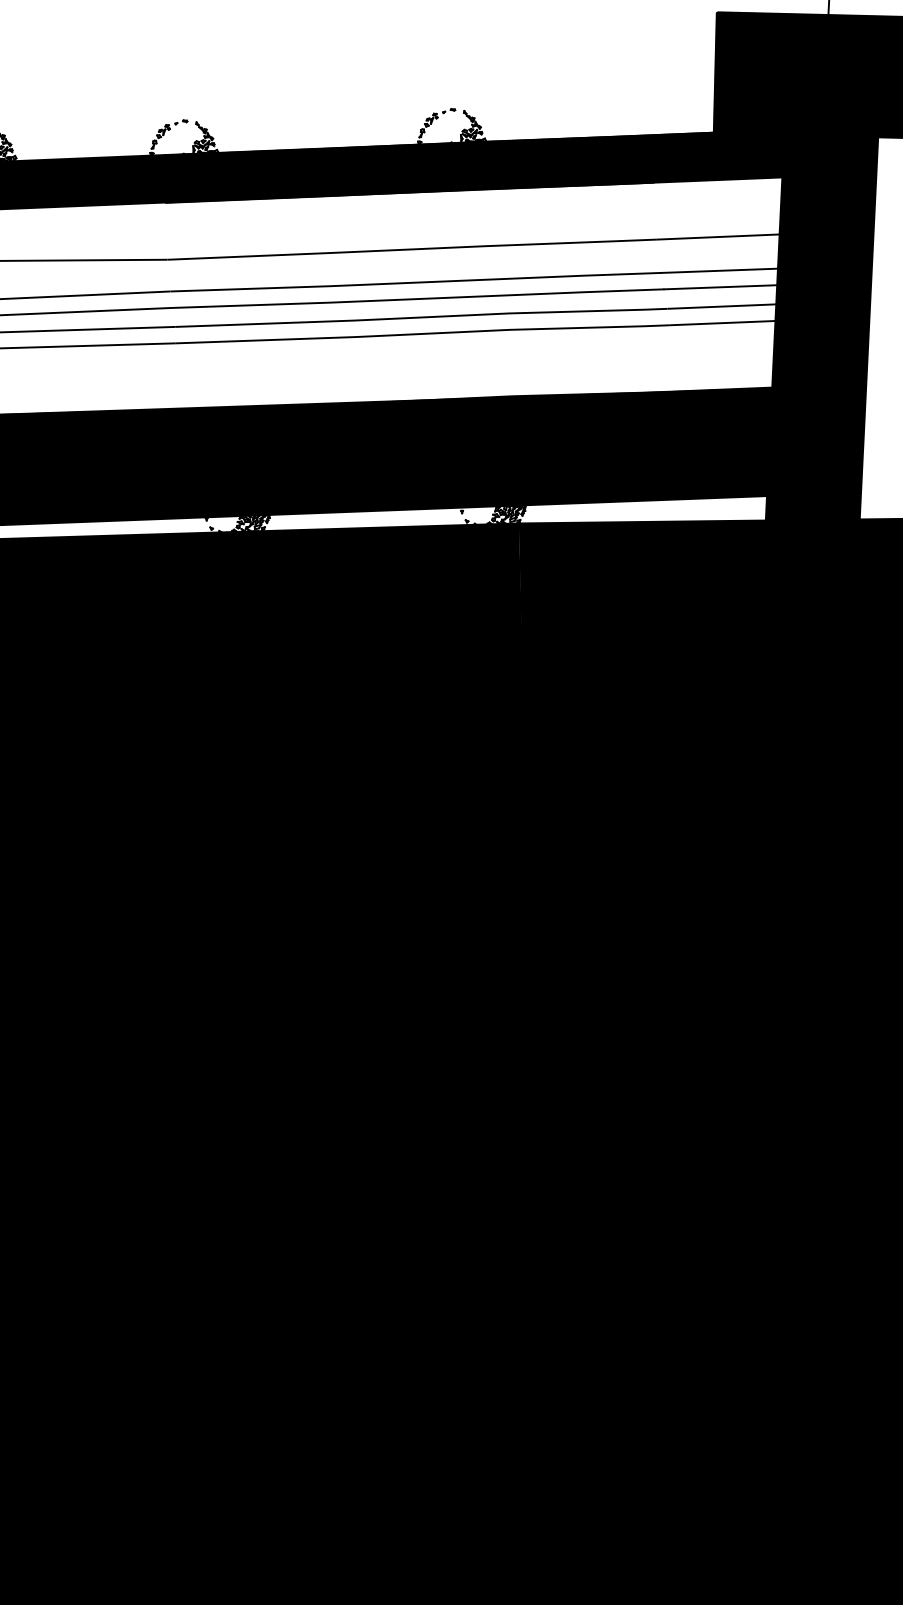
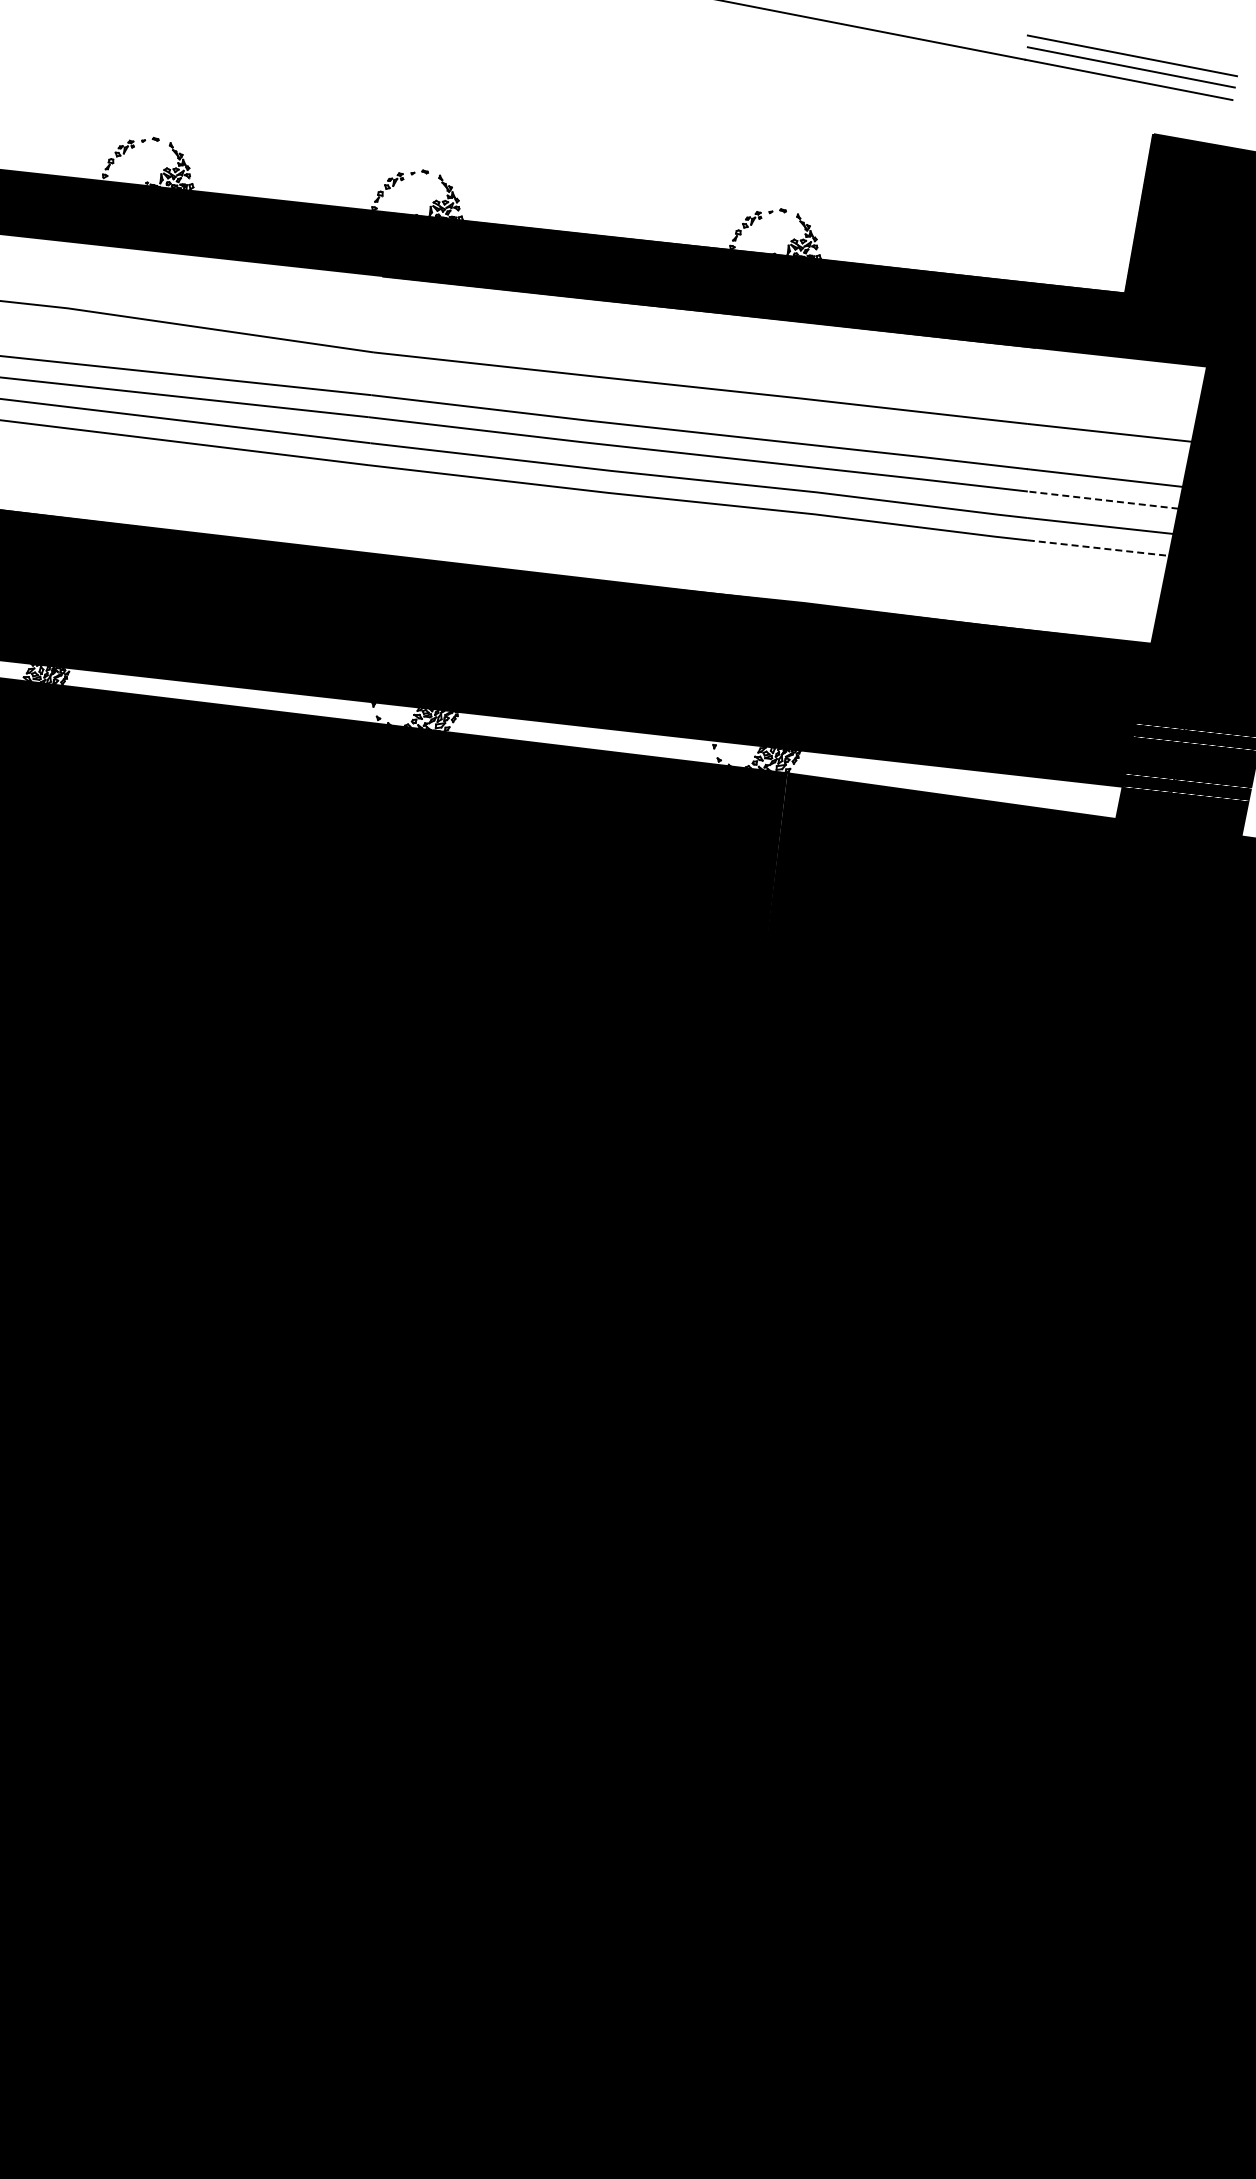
line: (721, 287) -> (1103, 500), solid -> dashed
line: (722, 323) -> (1098, 548), solid -> dashed

